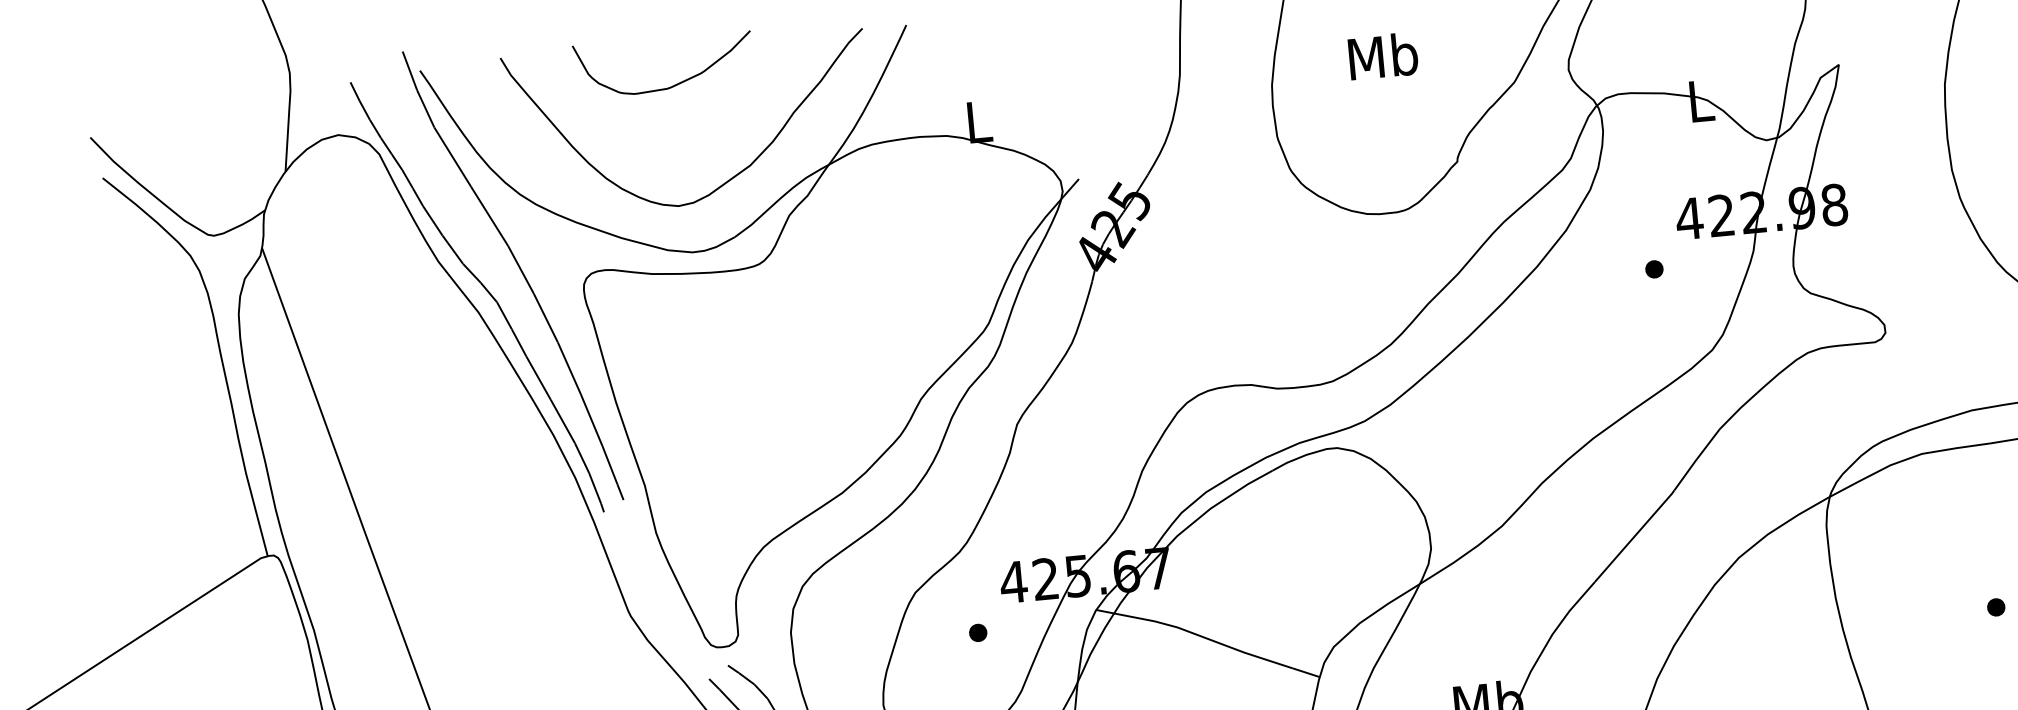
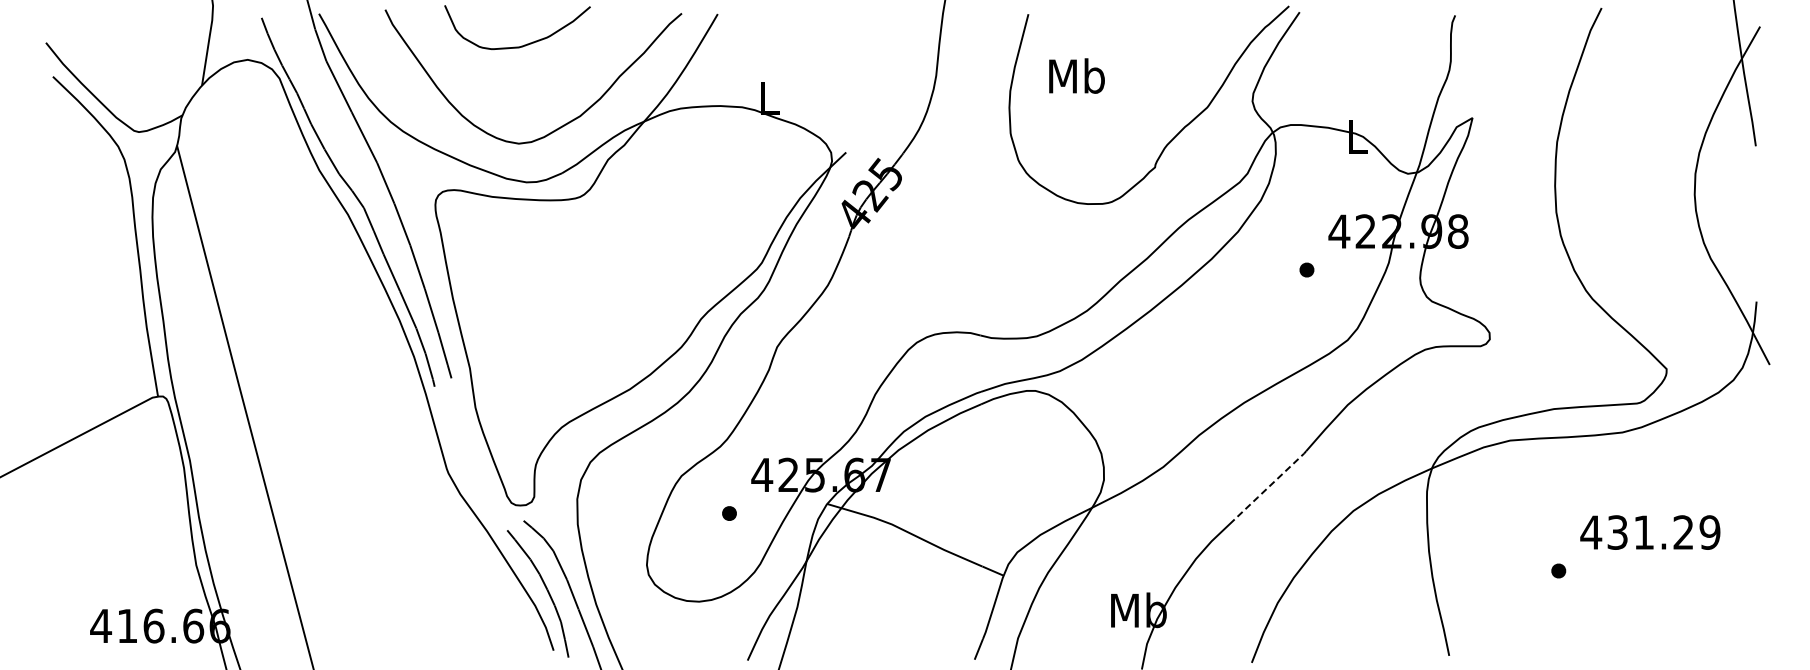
text: (1382, 55) -> (1076, 75), moved
line: (1634, 536) -> (1270, 485), solid -> dashed

